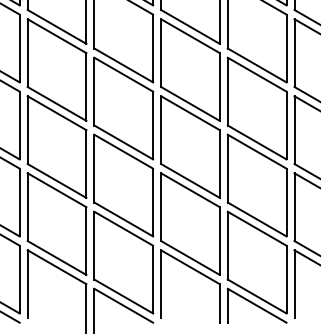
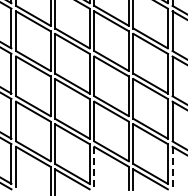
line: (161, 283) -> (94, 166), solid -> dashed
line: (294, 283) -> (172, 166), solid -> dashed

